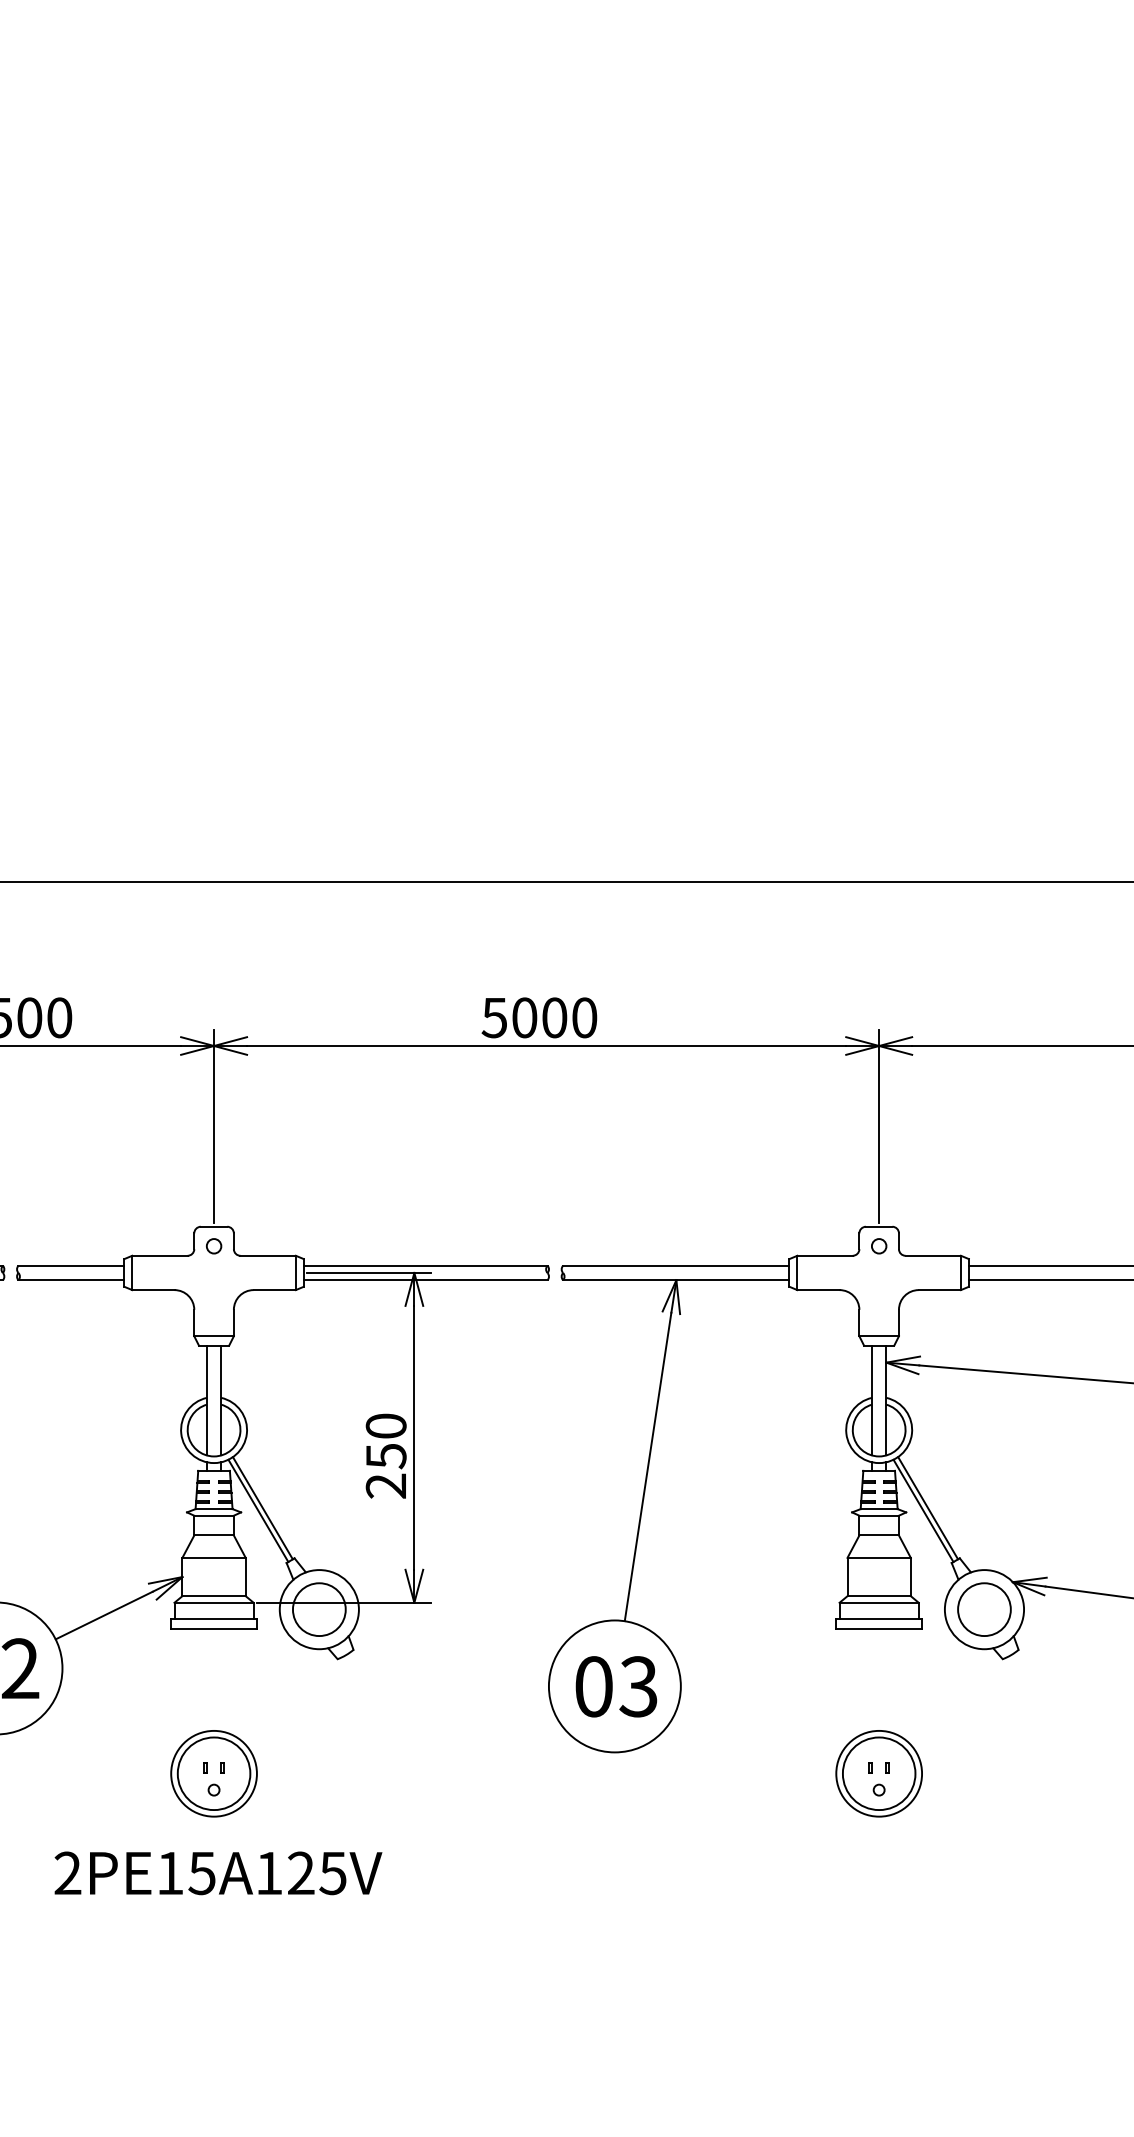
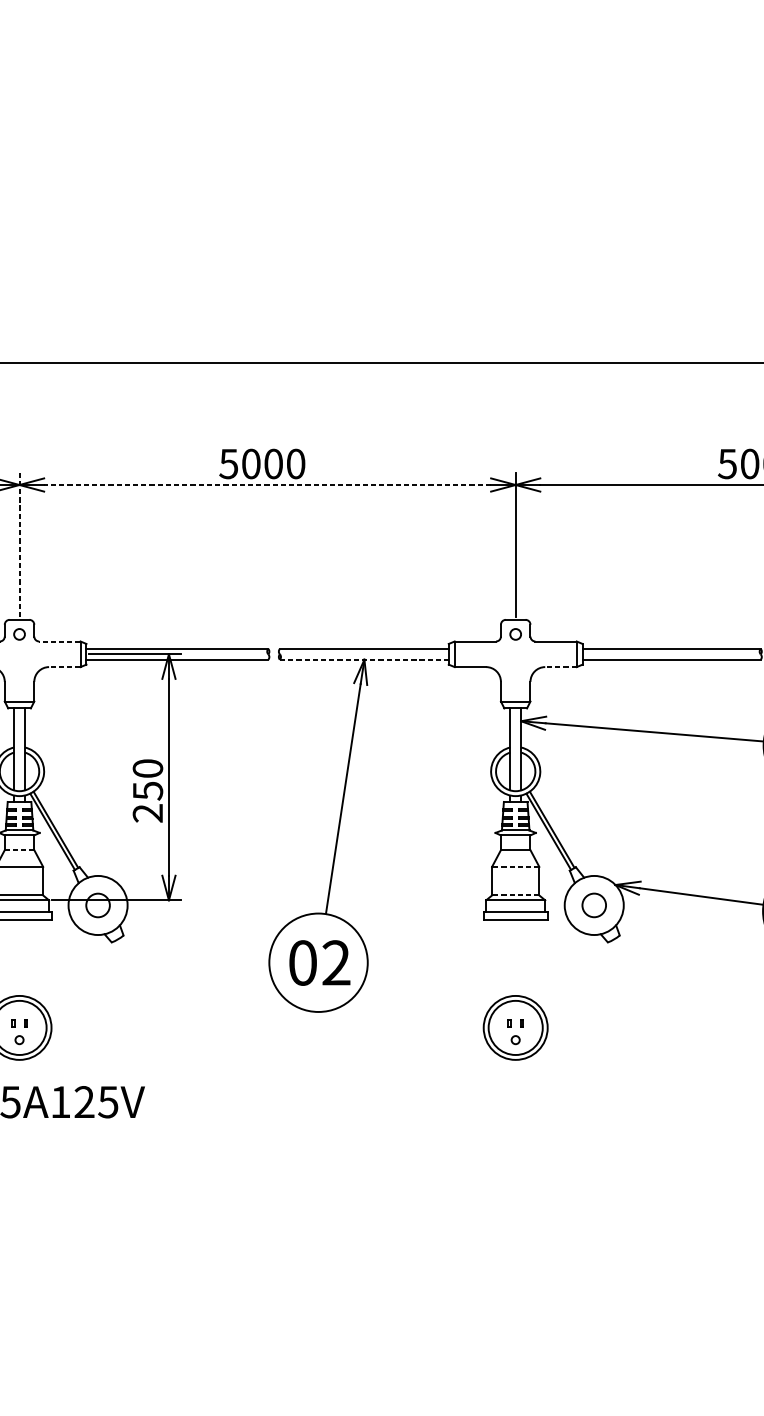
line: (546, 1046) -> (267, 485), solid -> dashed
line: (214, 1126) -> (19, 545), solid -> dashed
line: (268, 1255) -> (60, 641), solid -> dashed
line: (676, 1280) -> (364, 659), solid -> dashed
line: (274, 1290) -> (64, 667), solid -> dashed
line: (939, 1290) -> (560, 667), solid -> dashed
line: (214, 1535) -> (19, 850), solid -> dashed
line: (879, 1557) -> (515, 866), solid -> dashed
line: (879, 1596) -> (515, 895), solid -> dashed
circle: (318, 1609) -> (97, 905), size x0.6
circle: (984, 1609) -> (594, 905), size x0.6
text: (638, 1686) -> (336, 962), 03 -> 02

